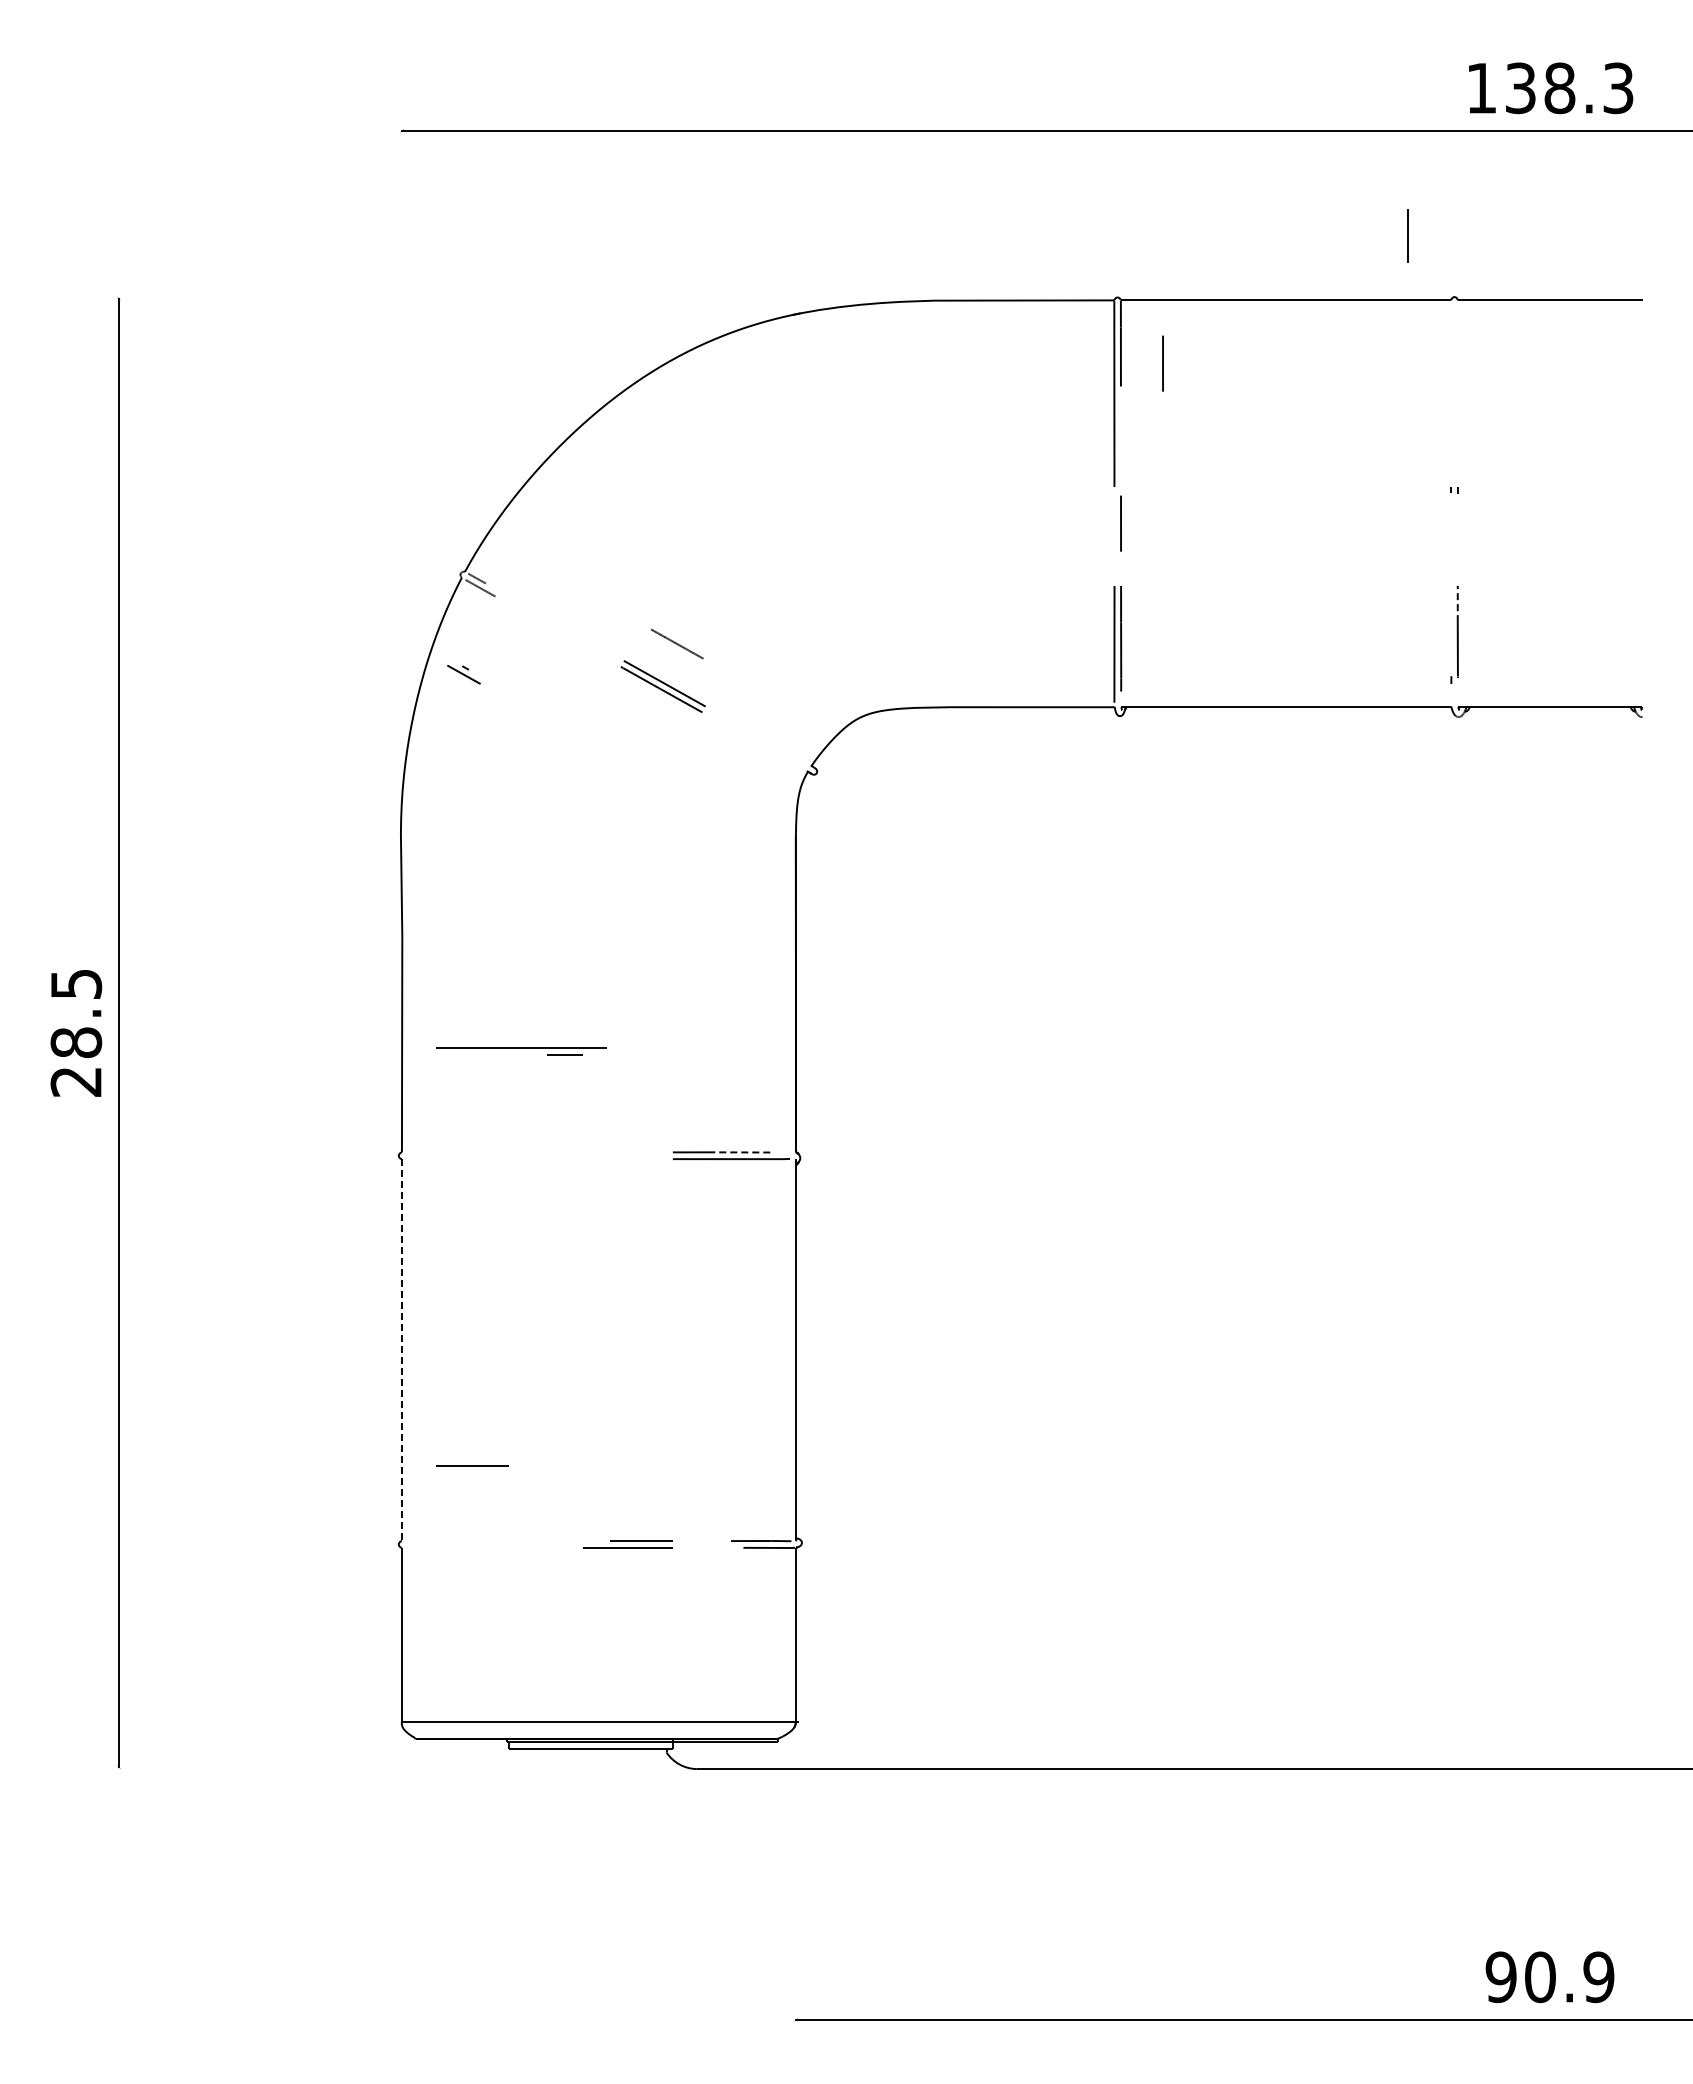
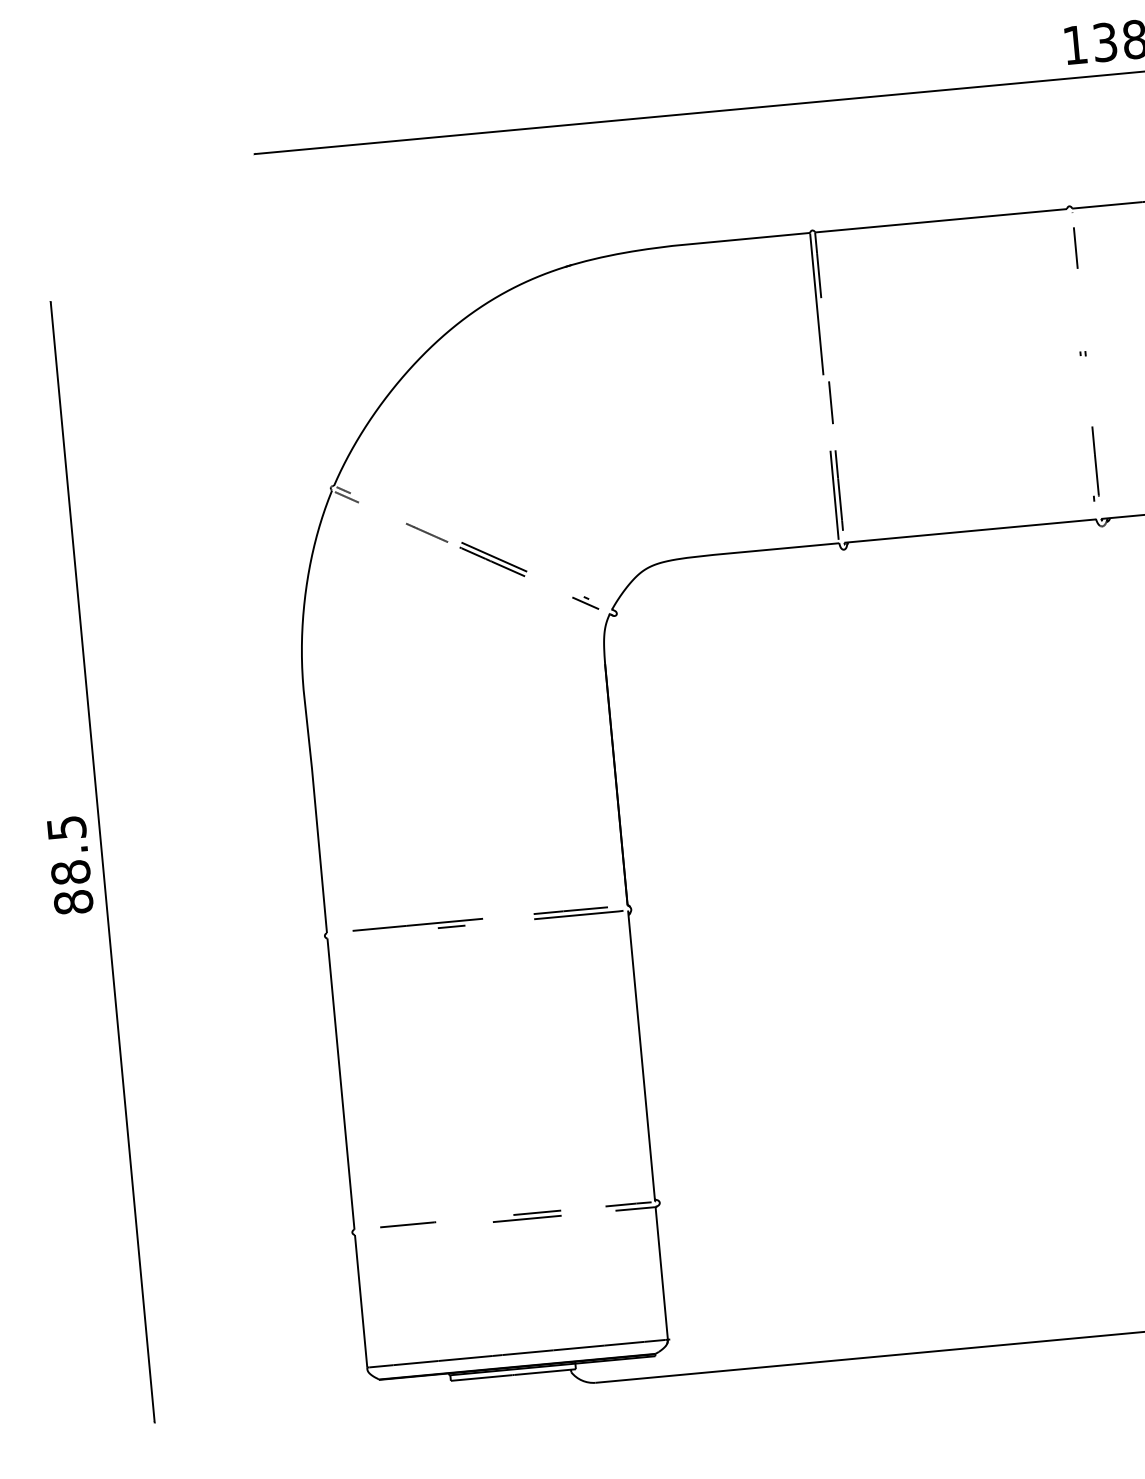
line: (1407, 235) -> (1075, 247), moved
line: (1162, 363) -> (851, 277), removed
line: (1457, 603) -> (1093, 439), dashed -> solid
line: (677, 643) -> (427, 532), moved
part: (463, 674) -> (585, 603), moved
part: (521, 1051) -> (418, 927), moved
text: (76, 1081) -> (73, 902), 28.5 -> 88.5
line: (740, 1152) -> (585, 909), dashed -> solid
line: (401, 1350) -> (340, 1084), dashed -> solid
line: (472, 1465) -> (408, 1224), moved

